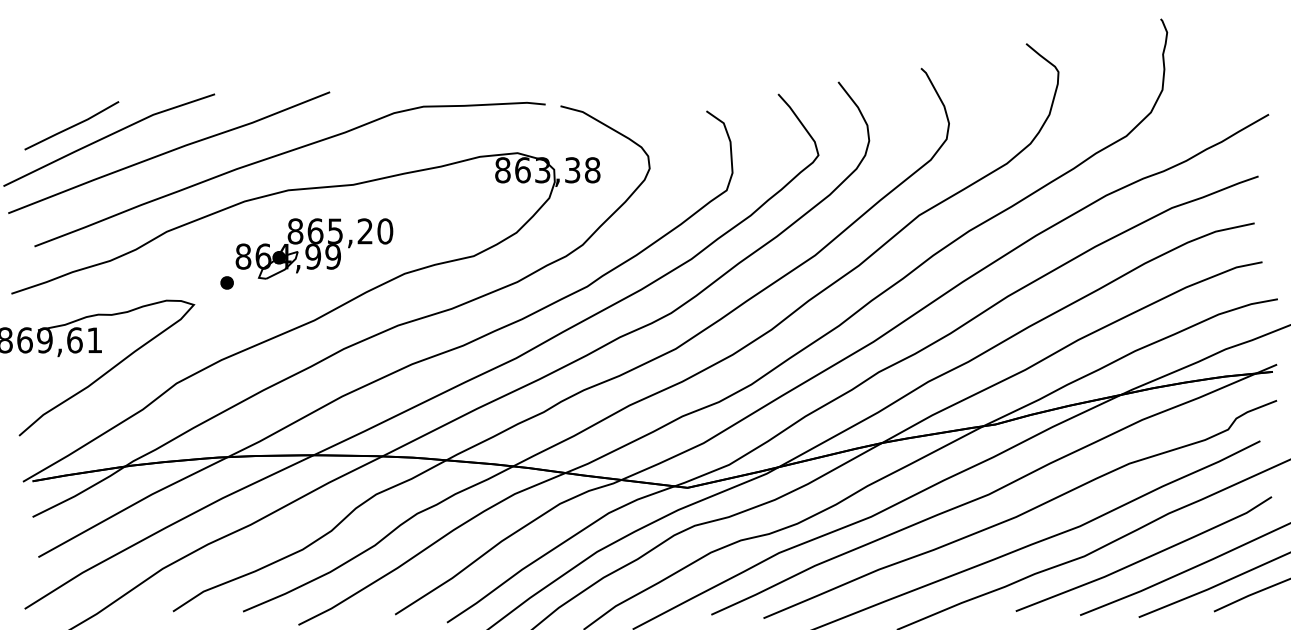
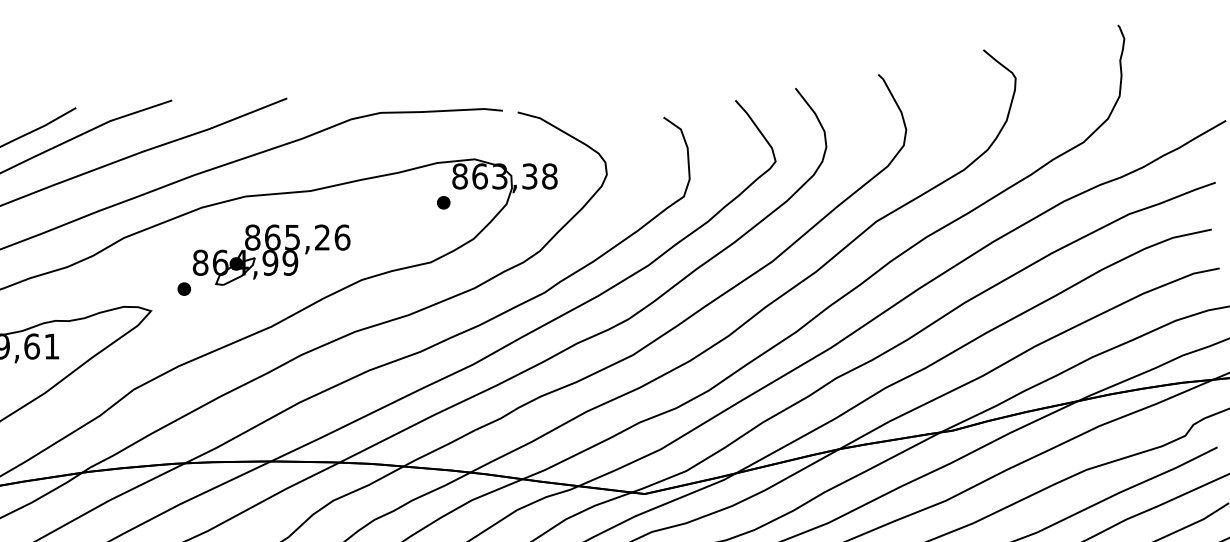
part: (486, 196) -> (443, 202), added
text: (385, 231) -> (342, 237), 865,20 -> 865,26

